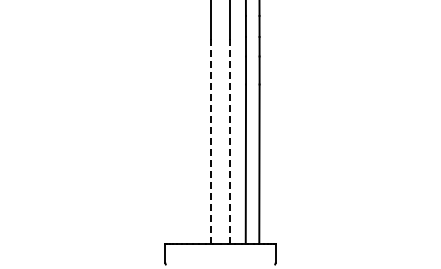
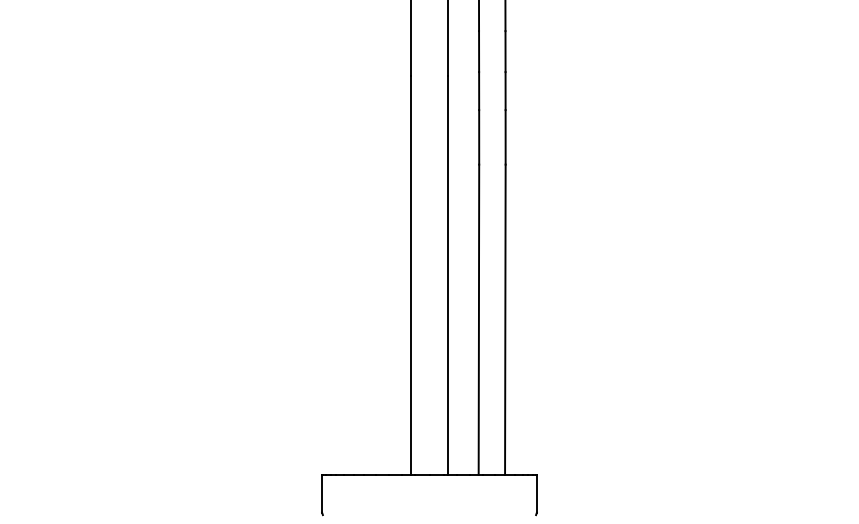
line: (211, 140) -> (411, 273), dashed -> solid
line: (229, 140) -> (447, 273), dashed -> solid

